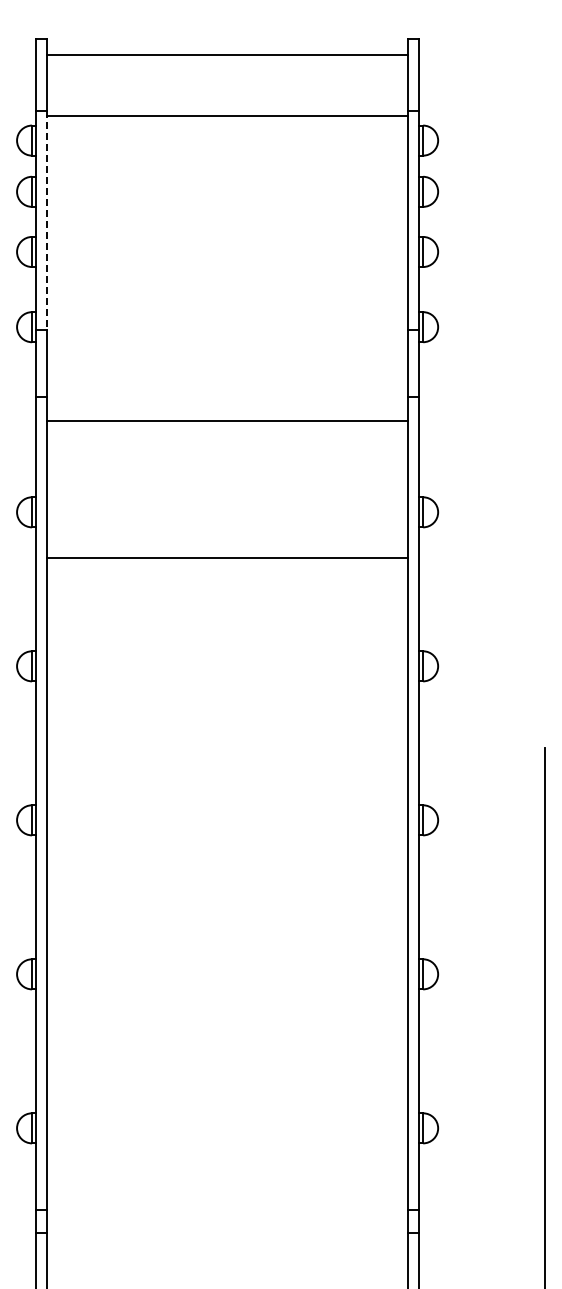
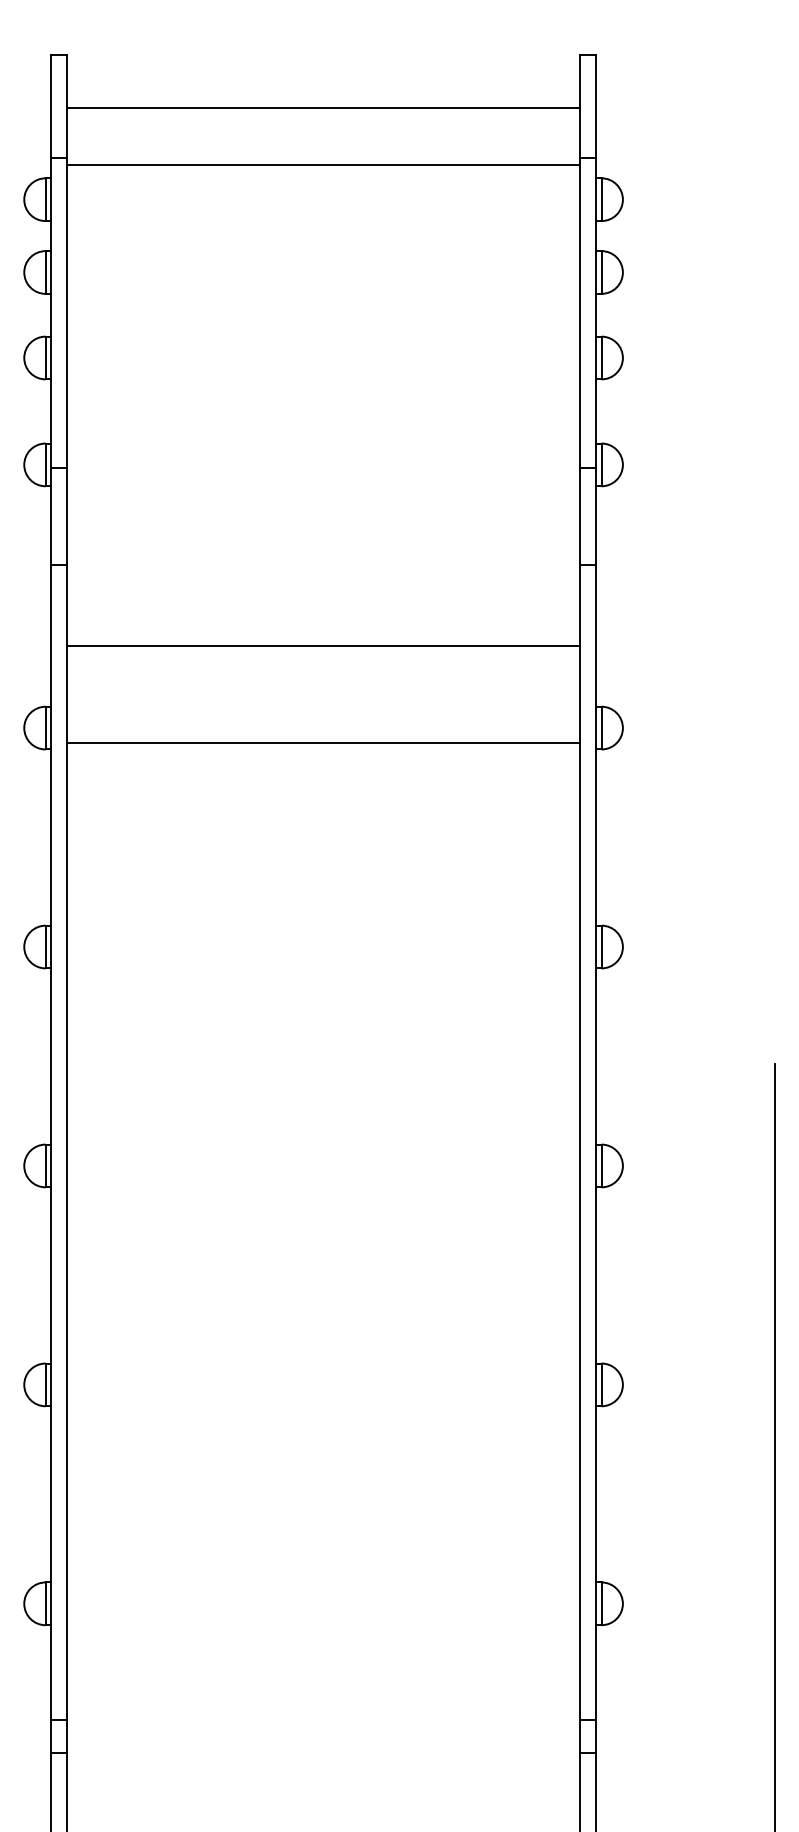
line: (227, 55) -> (323, 108), moved
line: (47, 220) -> (67, 313), dashed -> solid
line: (227, 420) -> (323, 645), moved
line: (227, 557) -> (323, 742), moved

